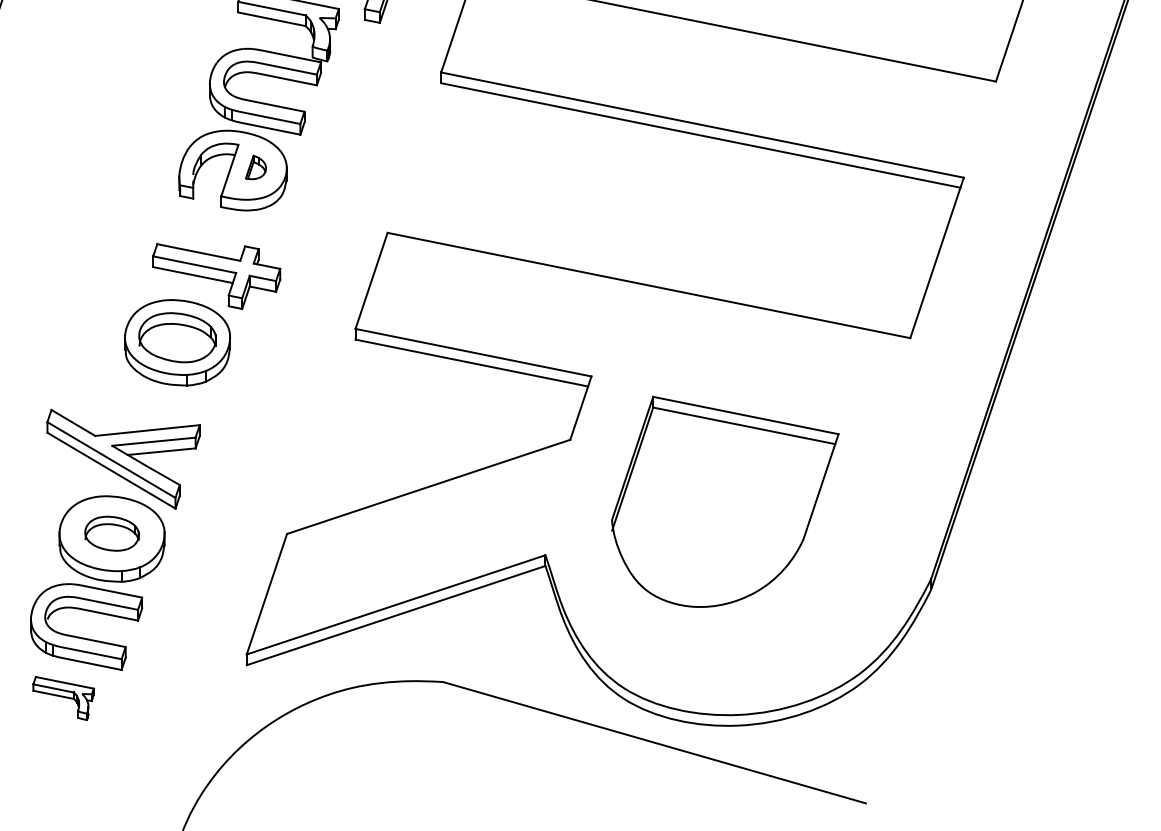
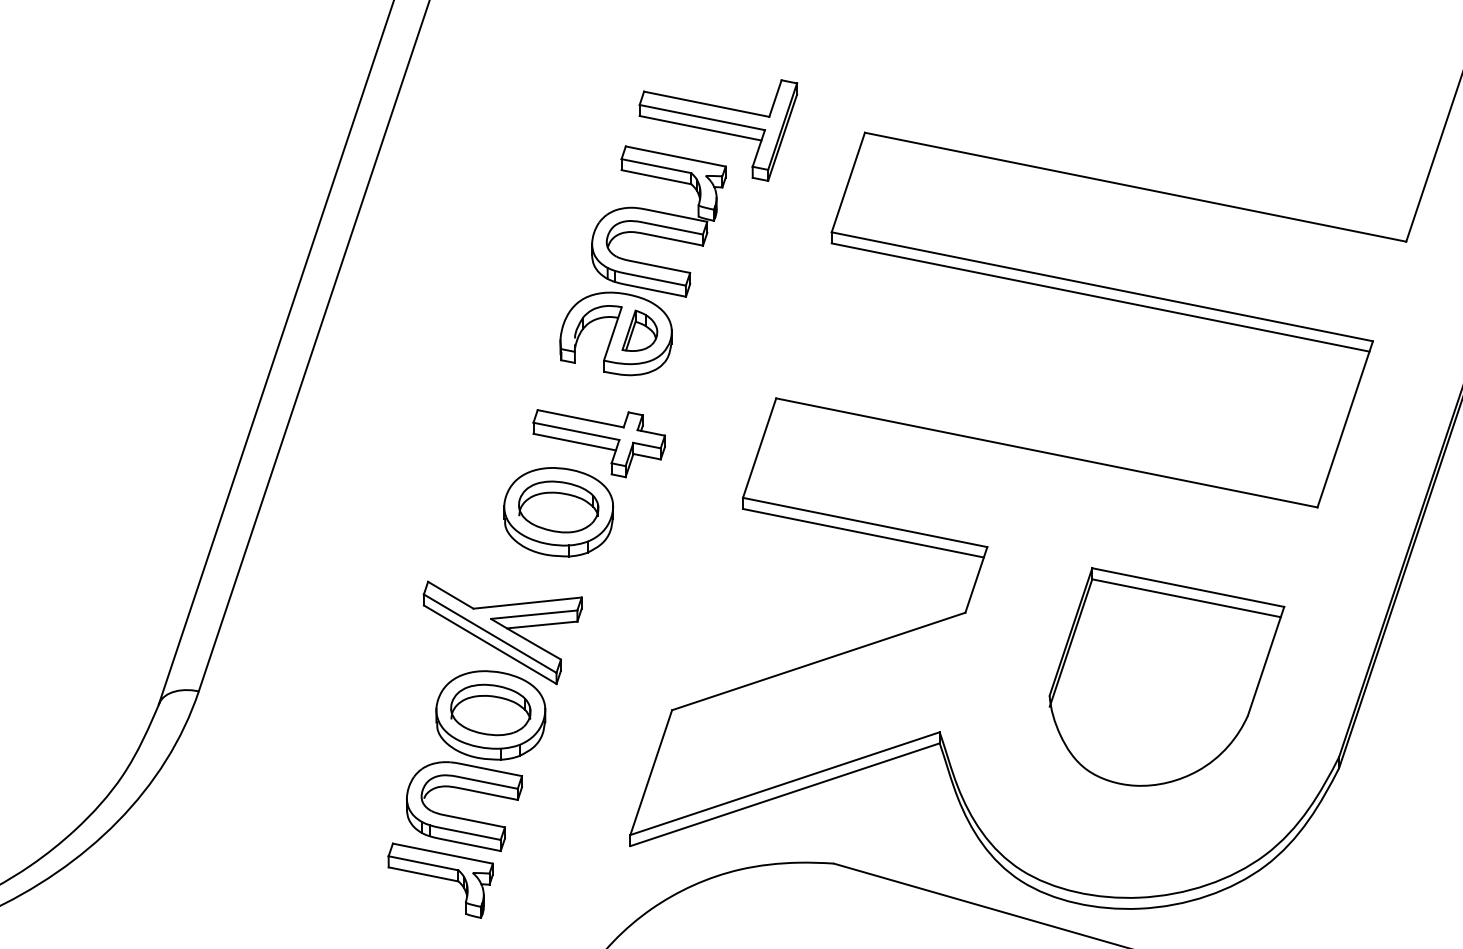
part: (255, 167) -> (639, 330), size x1.67
part: (724, 501) -> (1166, 676), moved
part: (111, 533) -> (490, 709), size x1.43
part: (63, 698) -> (440, 880), size x1.67

